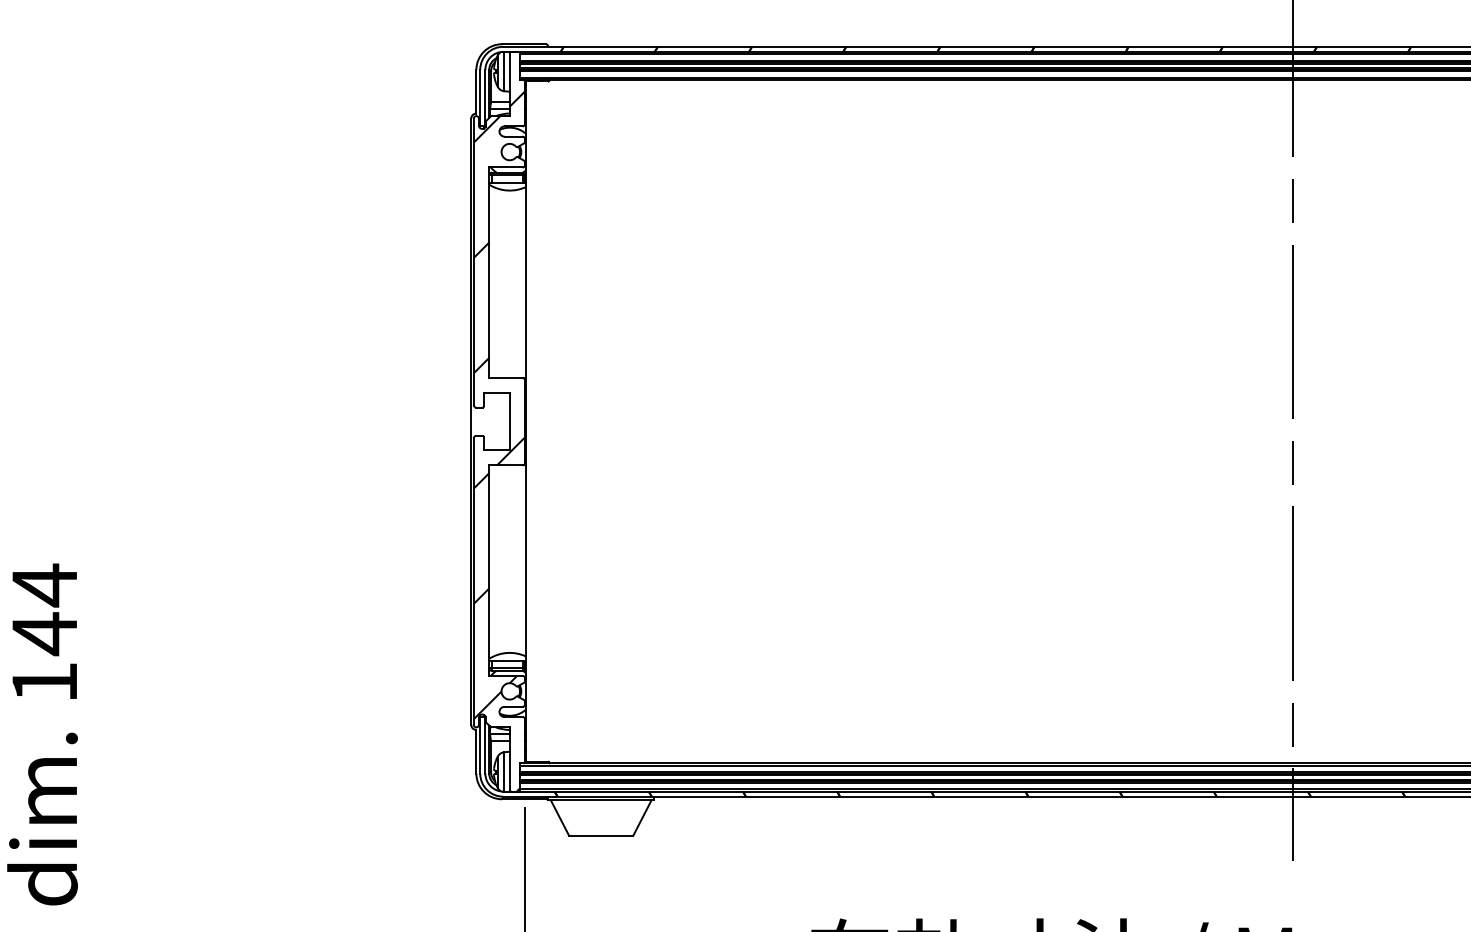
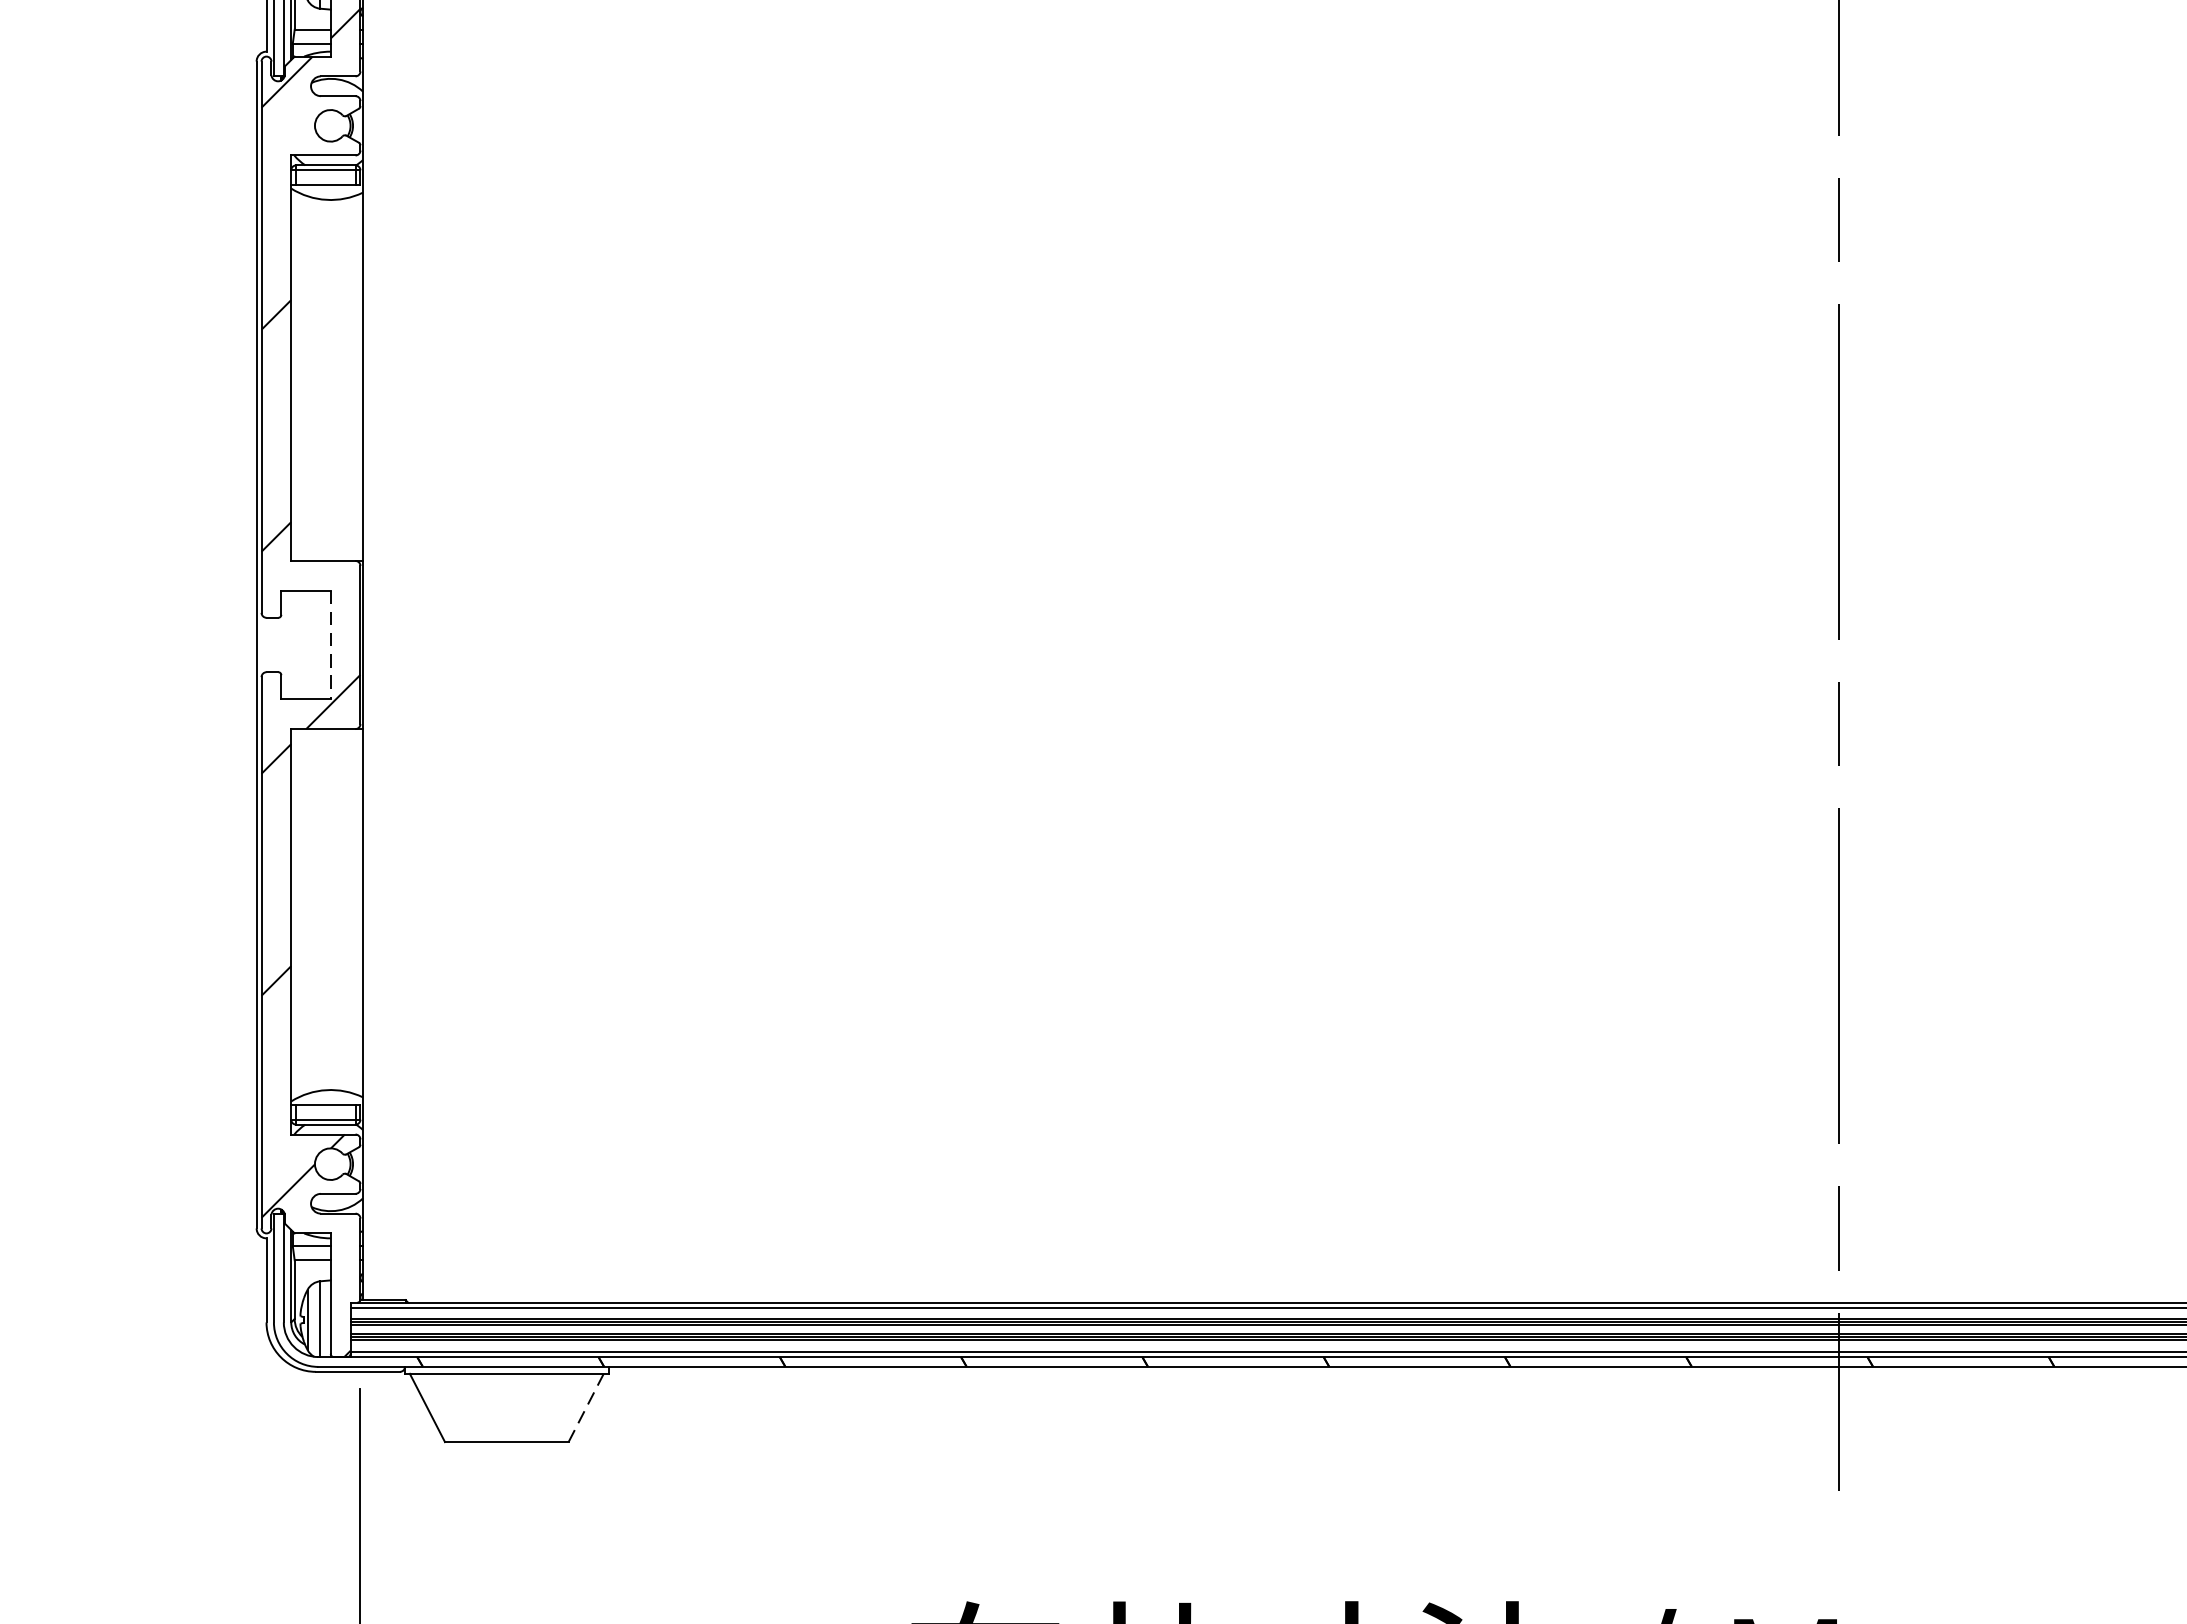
line: (509, 422) -> (330, 646), solid -> dashed
line: (642, 818) -> (586, 1408), solid -> dashed

